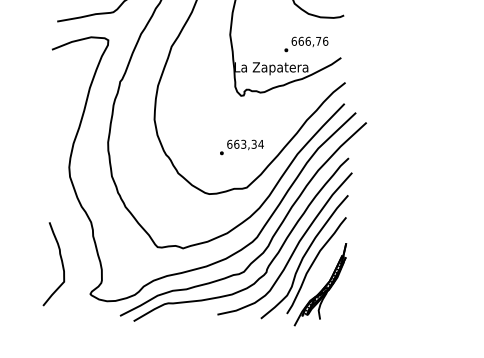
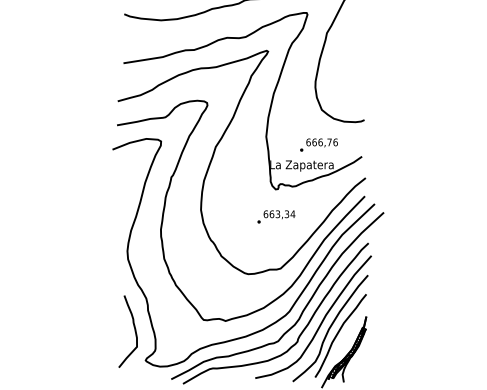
text: (305, 43) -> (318, 144), moved
text: (242, 146) -> (276, 216), moved
curve: (61, 264) -> (134, 331), moved

